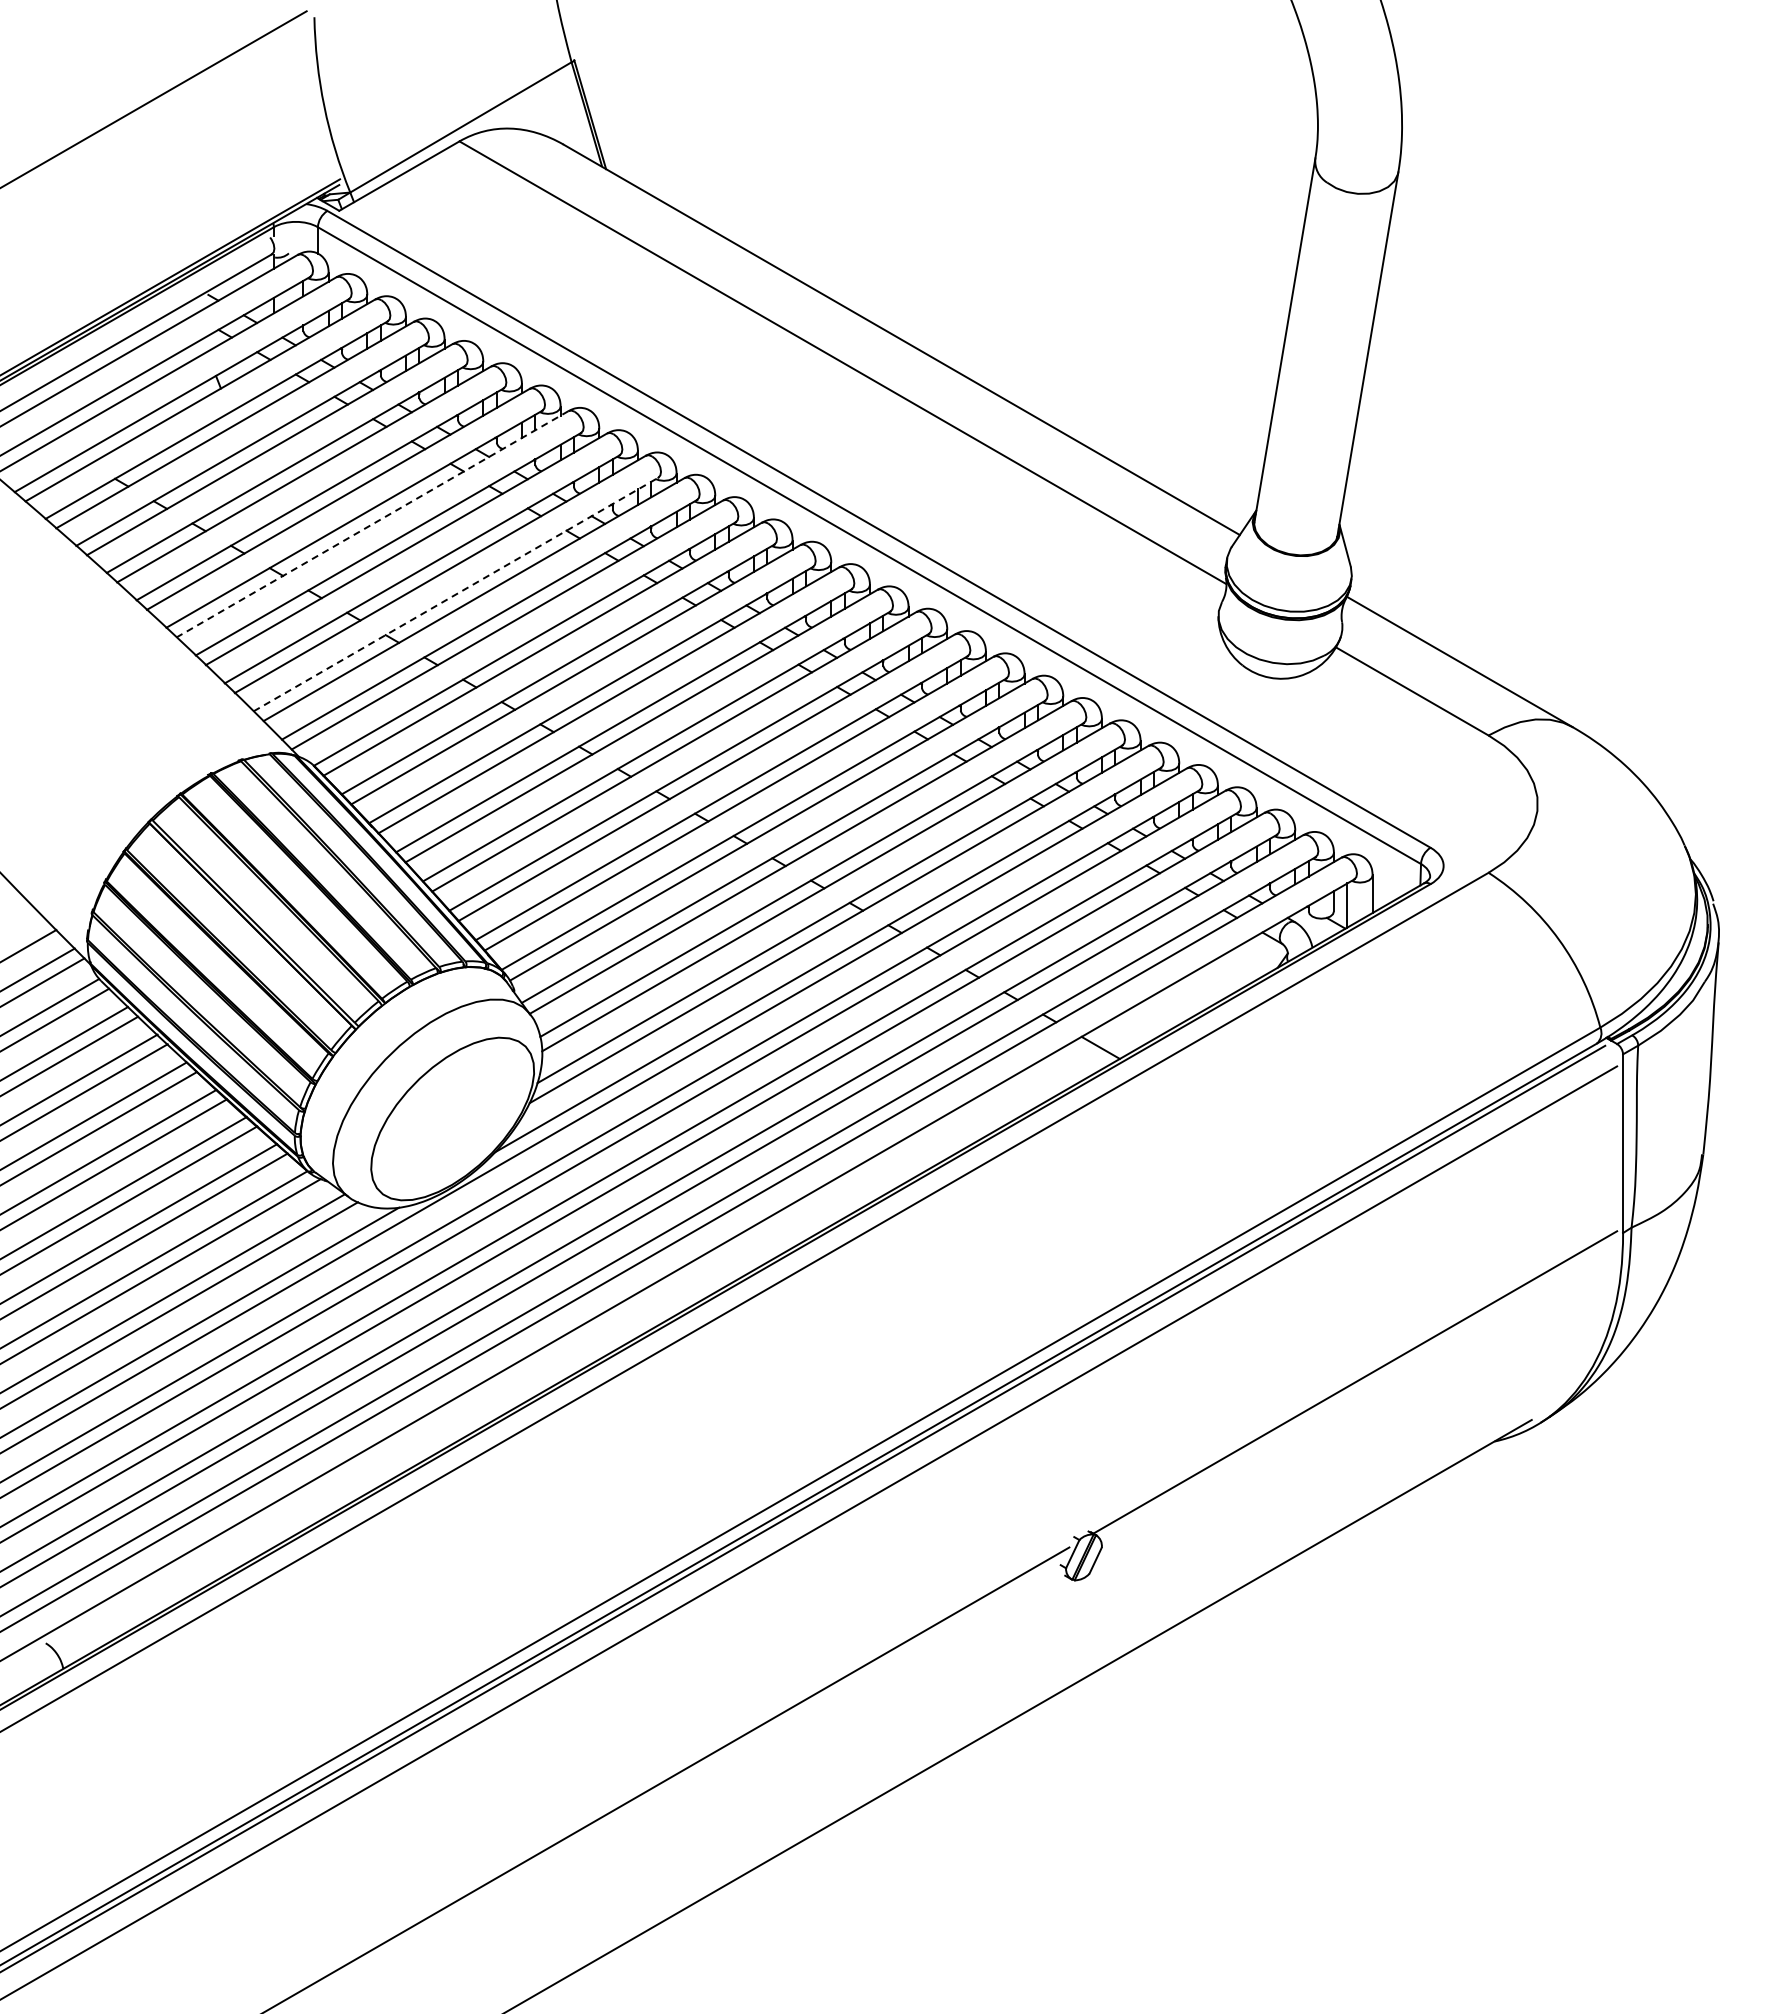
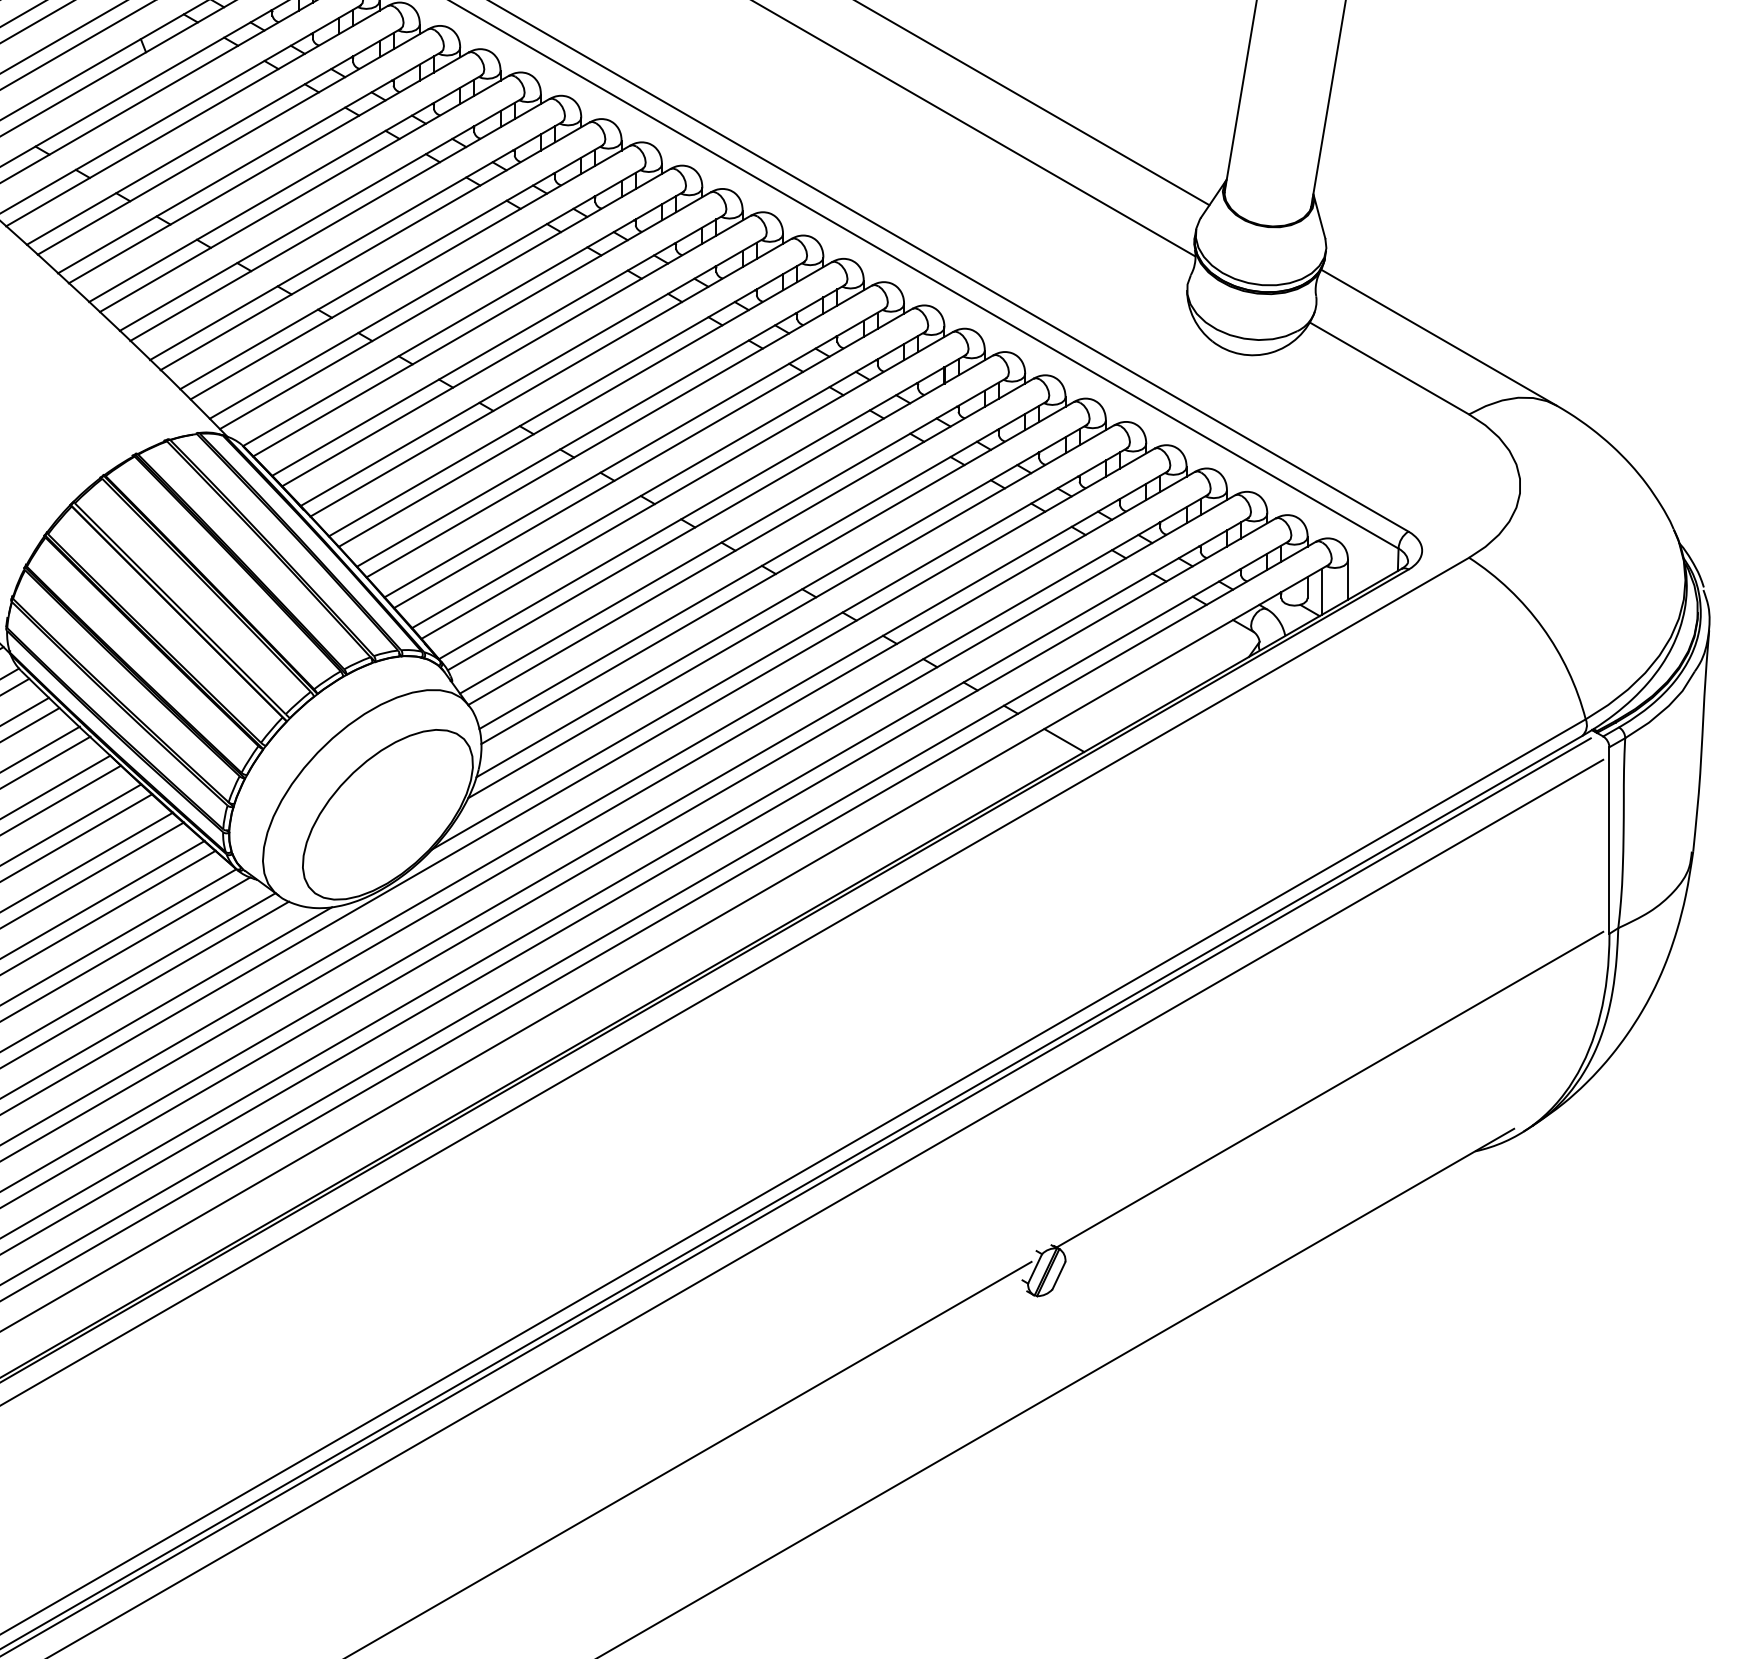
line: (372, 524) -> (304, 194), dashed -> solid
line: (456, 594) -> (391, 267), dashed -> solid

